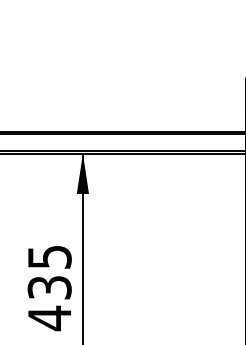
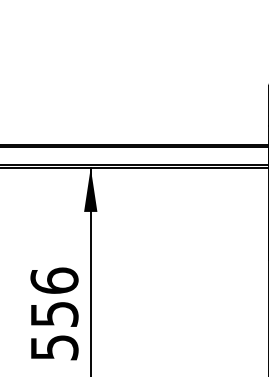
text: (49, 287) -> (54, 314), 435 -> 556

